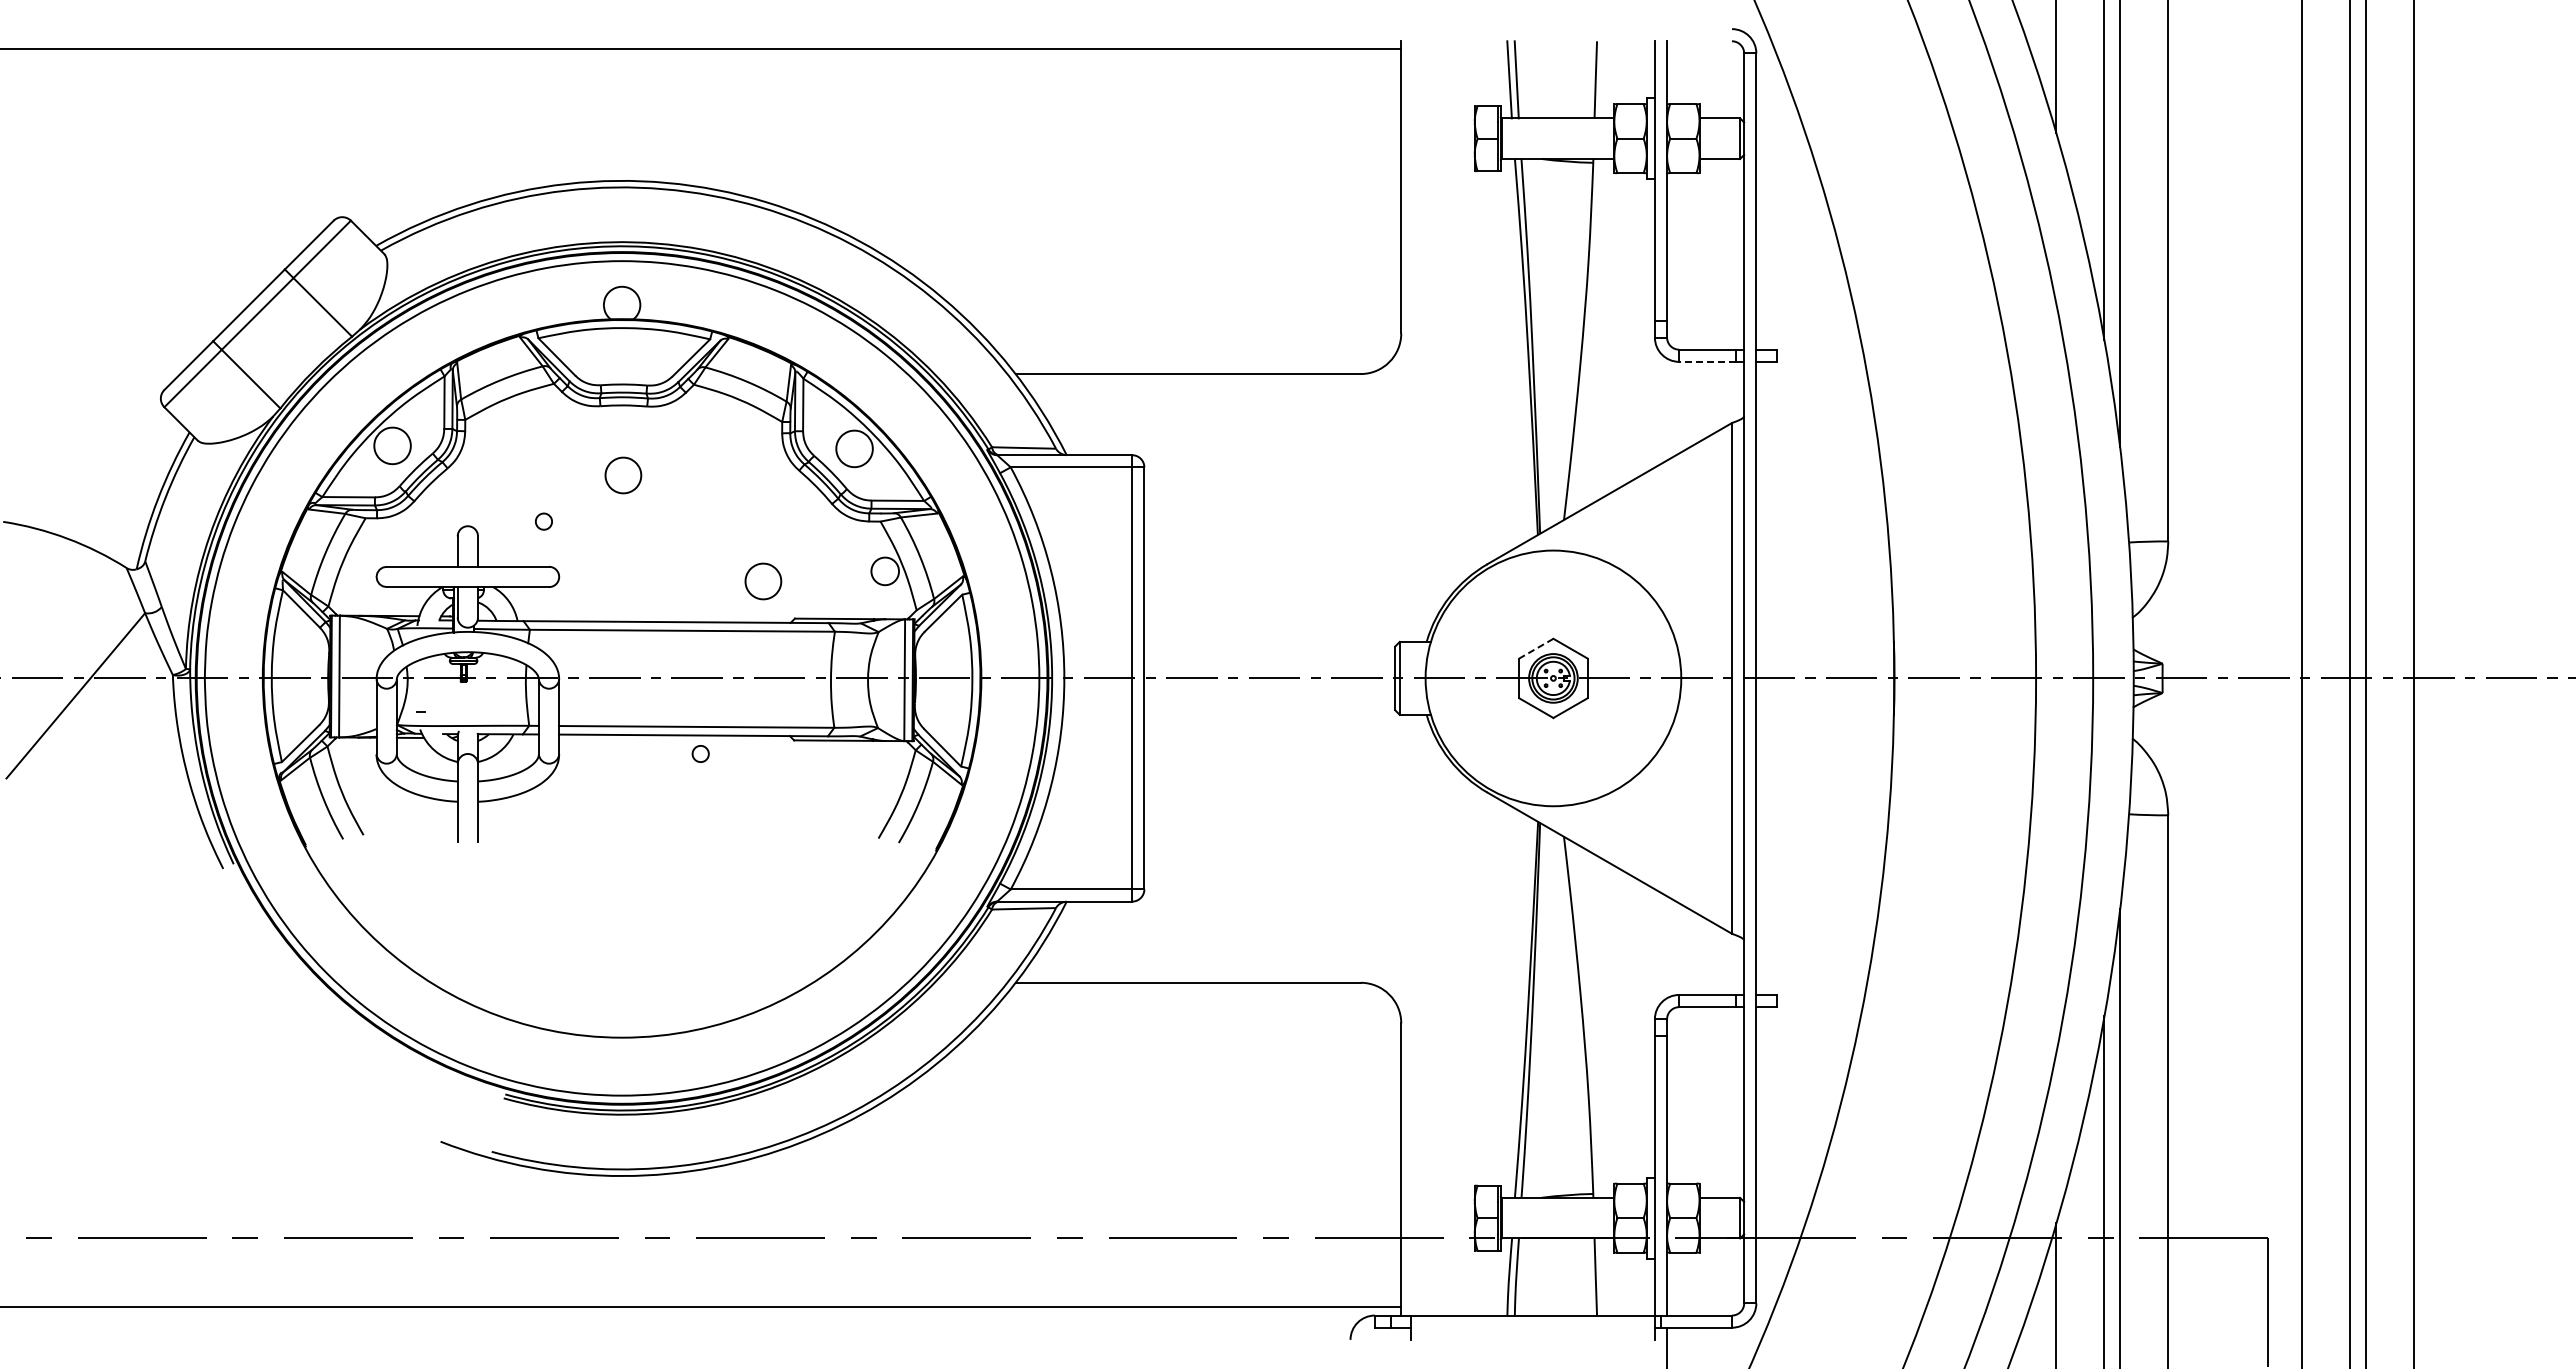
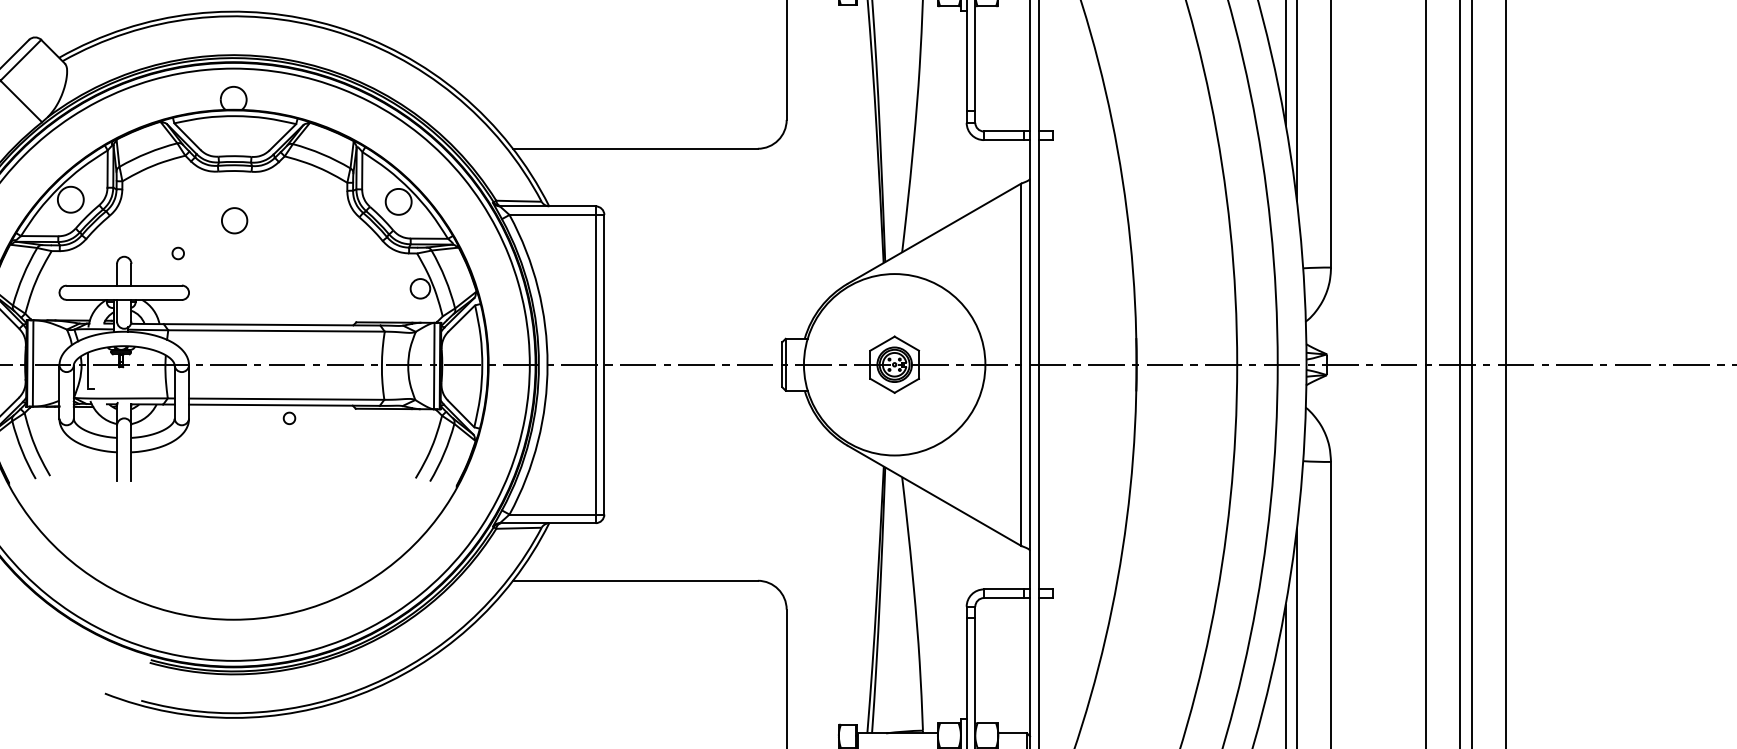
line: (1707, 361) -> (1004, 139), dashed -> solid
part: (763, 581) -> (334, 295), removed
line: (1536, 648) -> (882, 343), dashed -> solid
line: (417, 685) -> (88, 369), added

